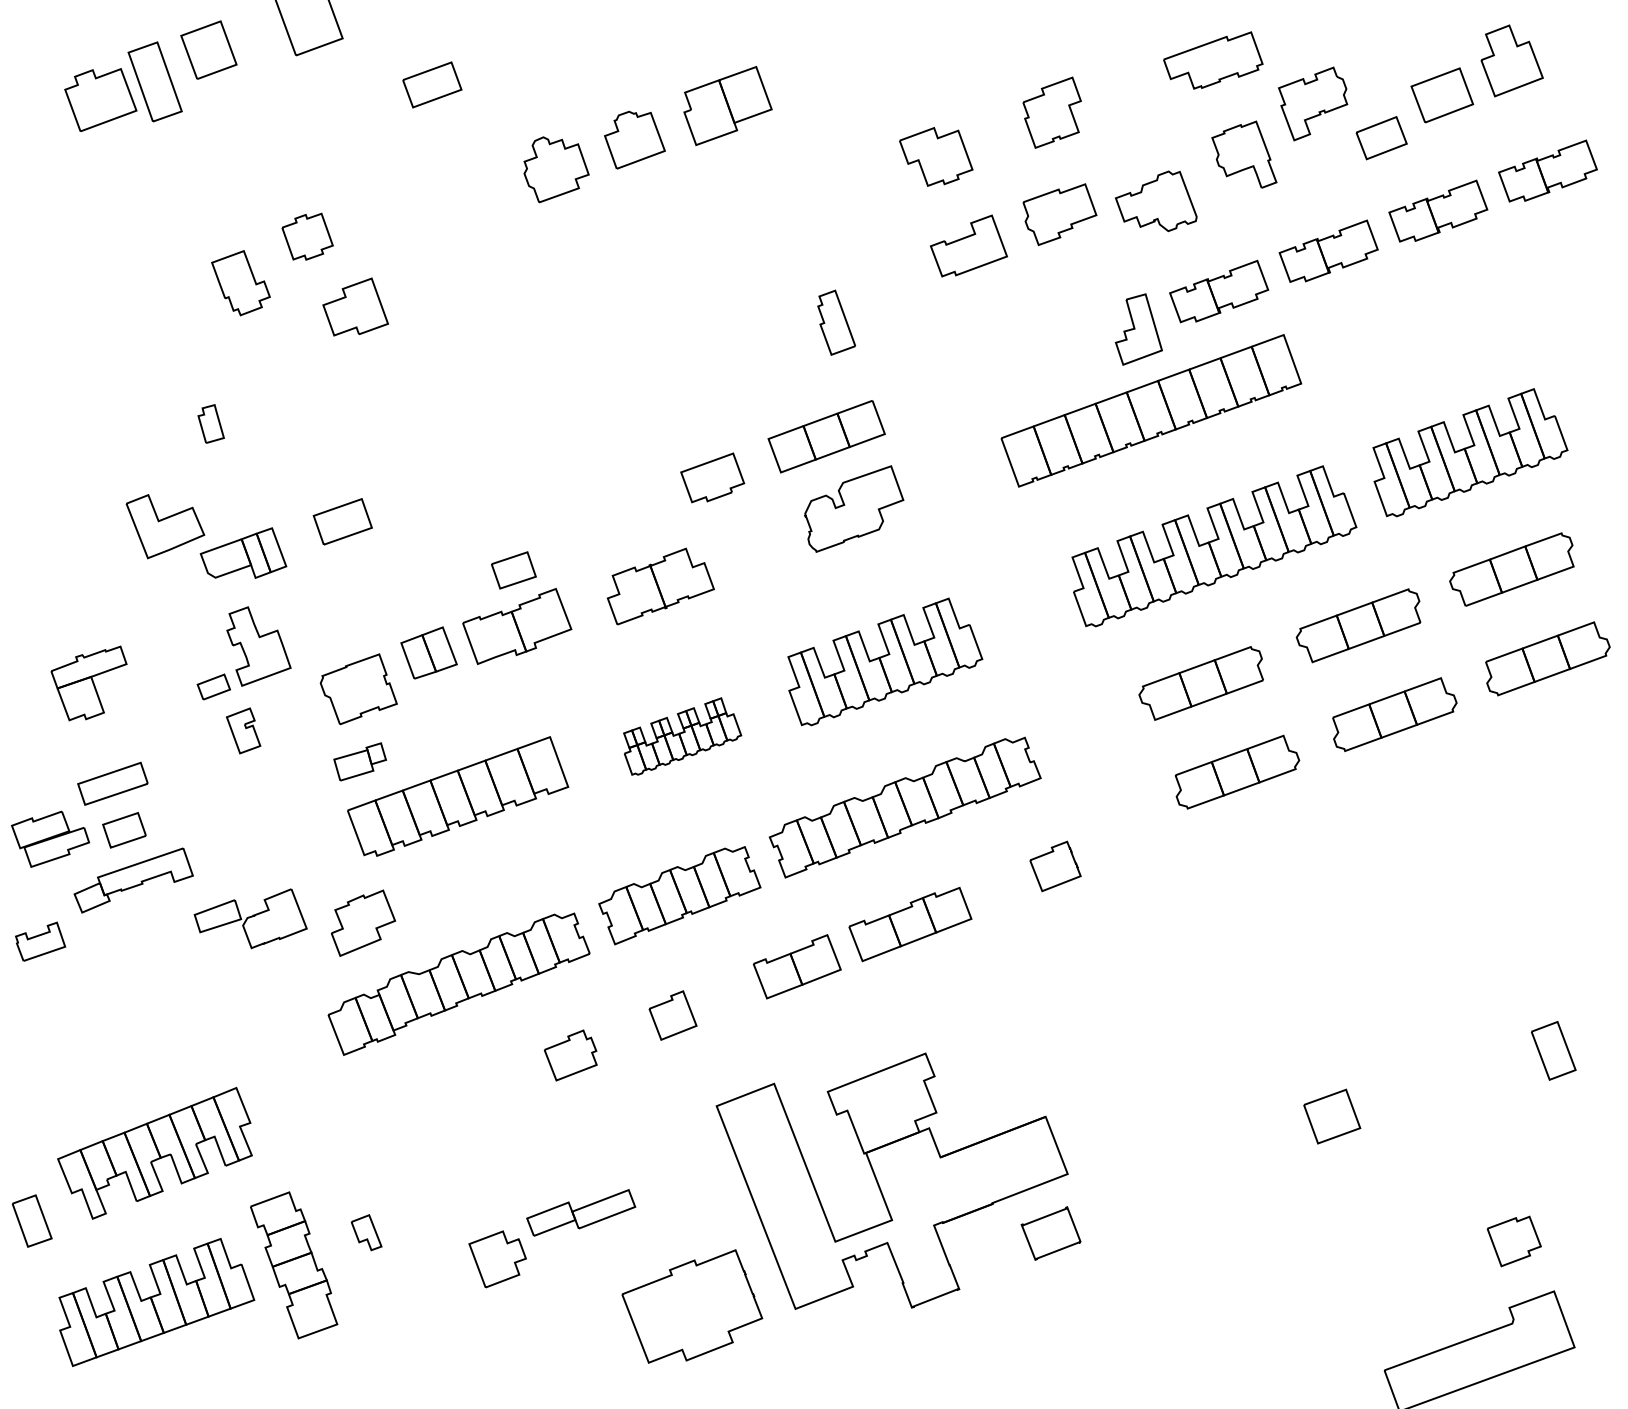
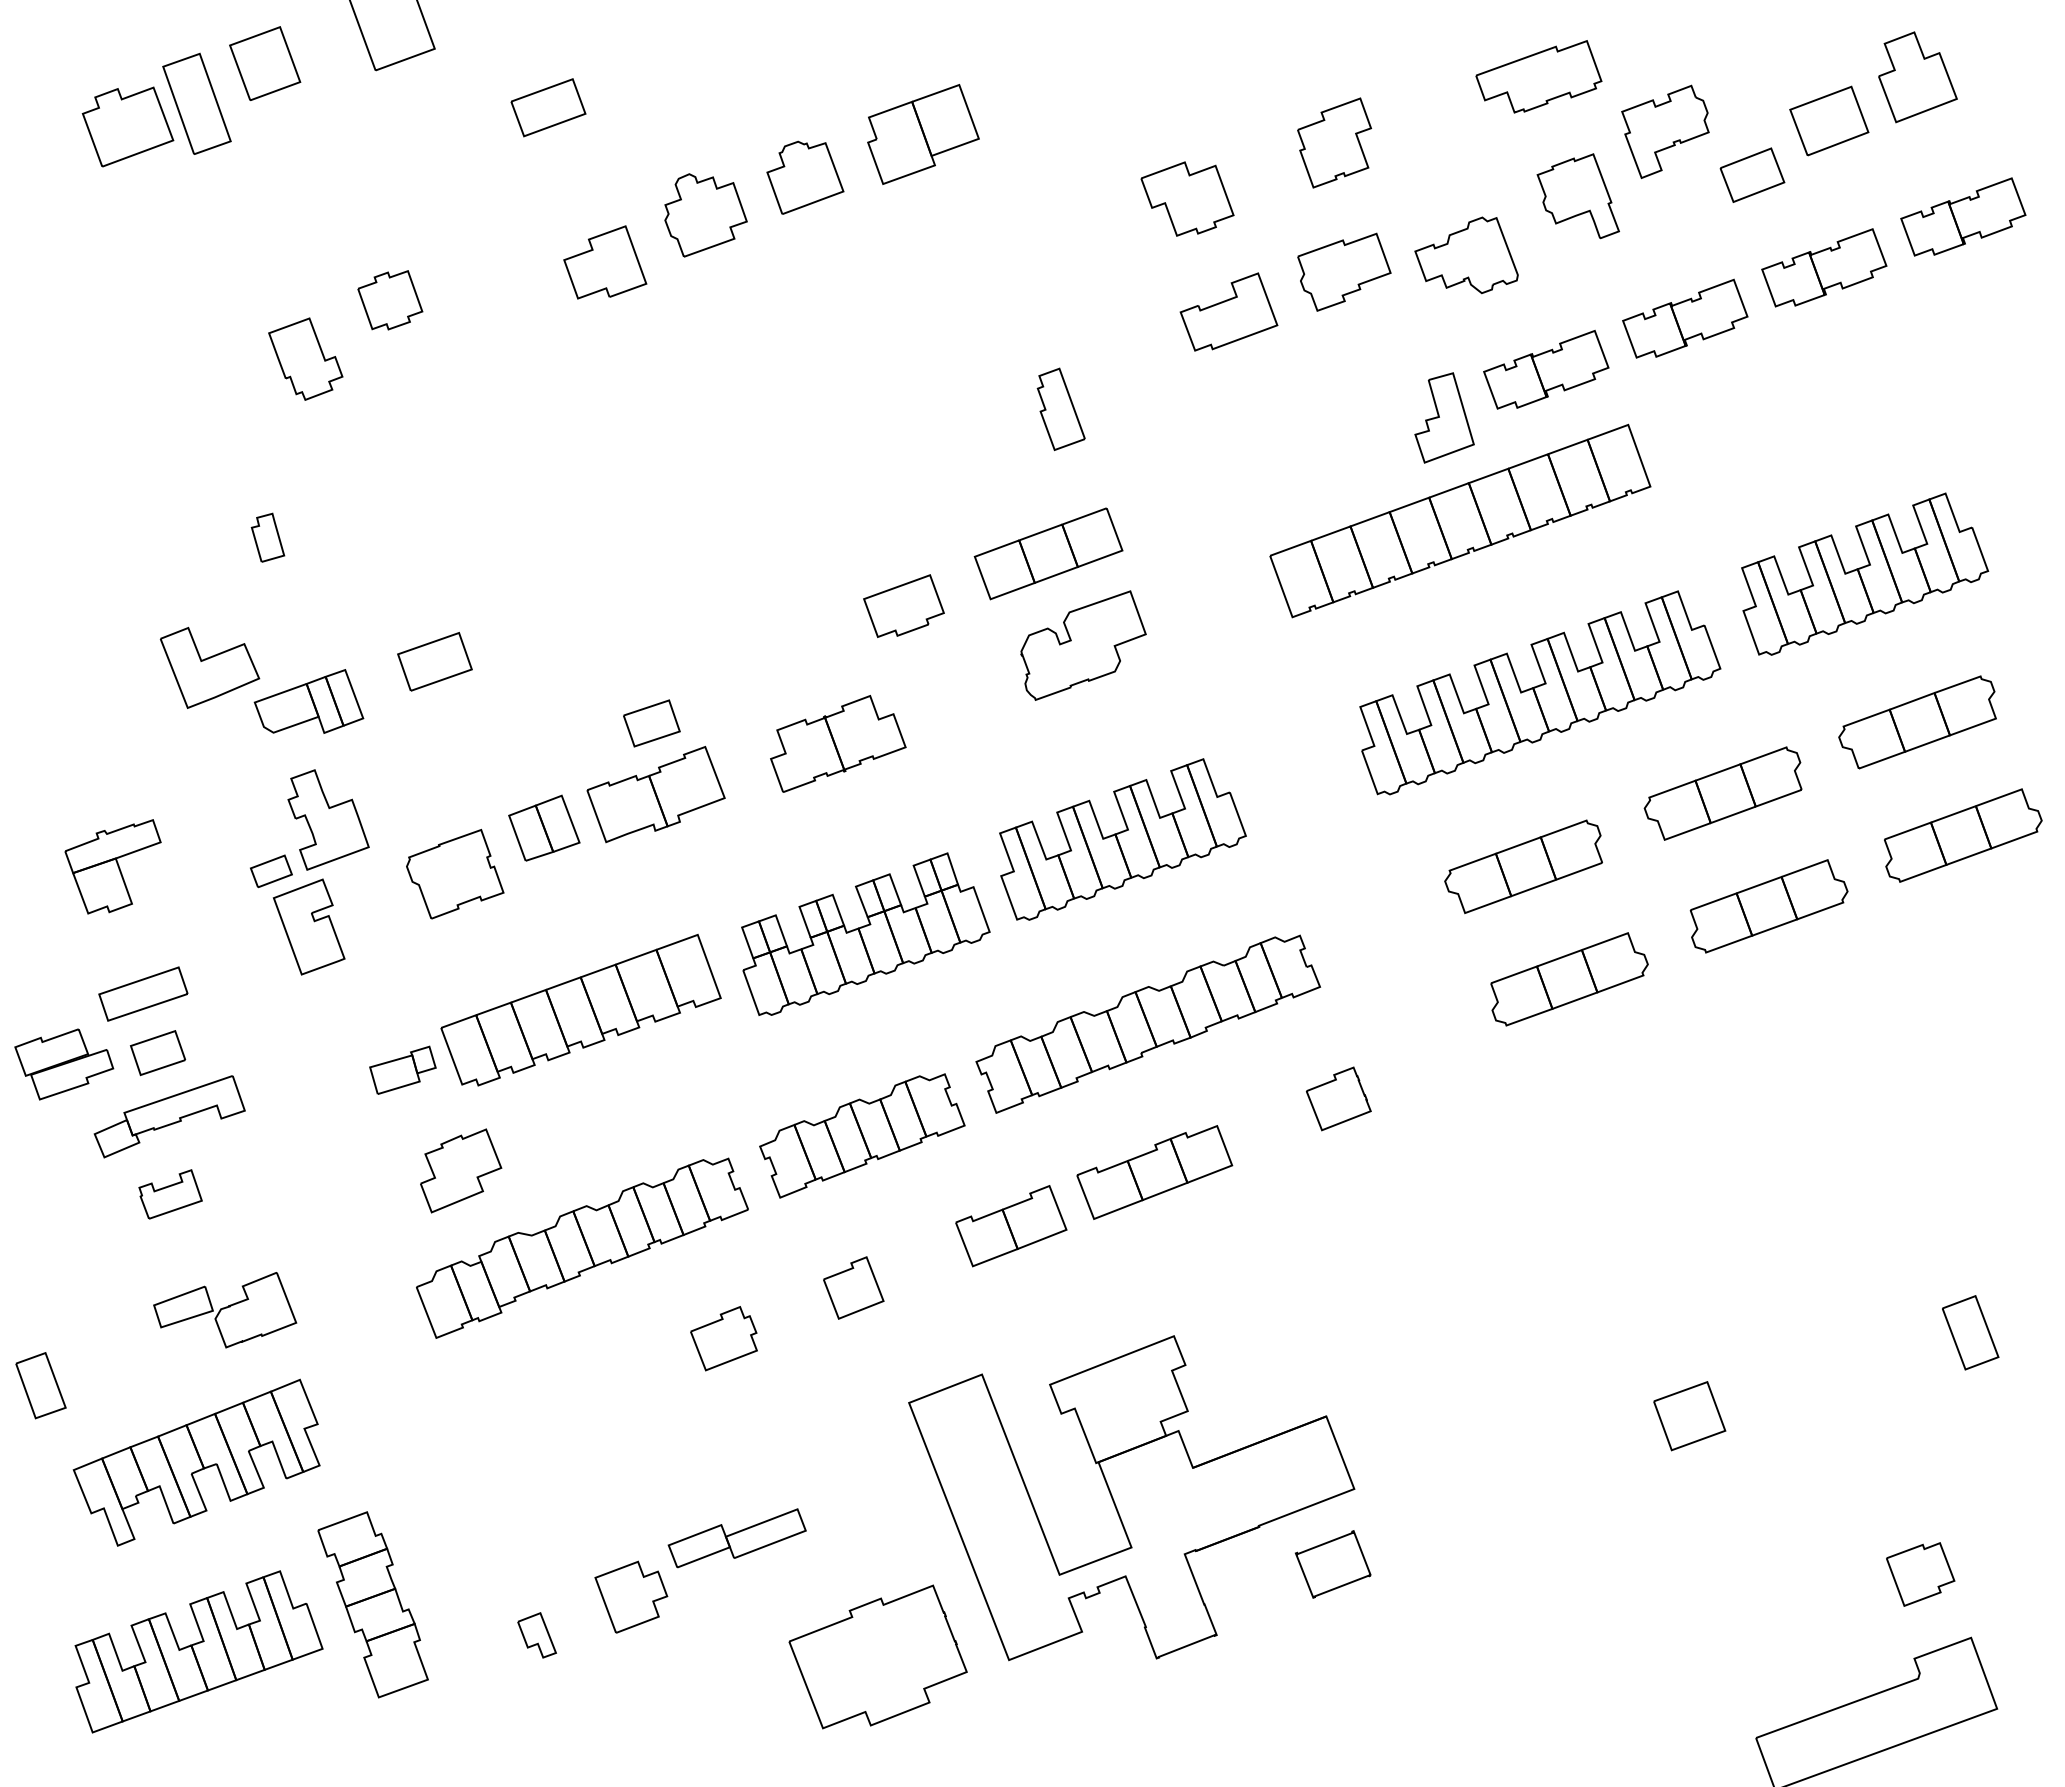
part: (355, 307) -> (605, 262), moved
part: (243, 730) -> (308, 926), size x1.67
part: (682, 736) -> (865, 933), size x1.67
part: (359, 761) -> (402, 1069), moved
part: (251, 918) -> (225, 1310), moved
part: (40, 941) -> (170, 1194), moved
part: (31, 1220) -> (40, 1385), moved
part: (366, 1232) -> (536, 1635), moved

